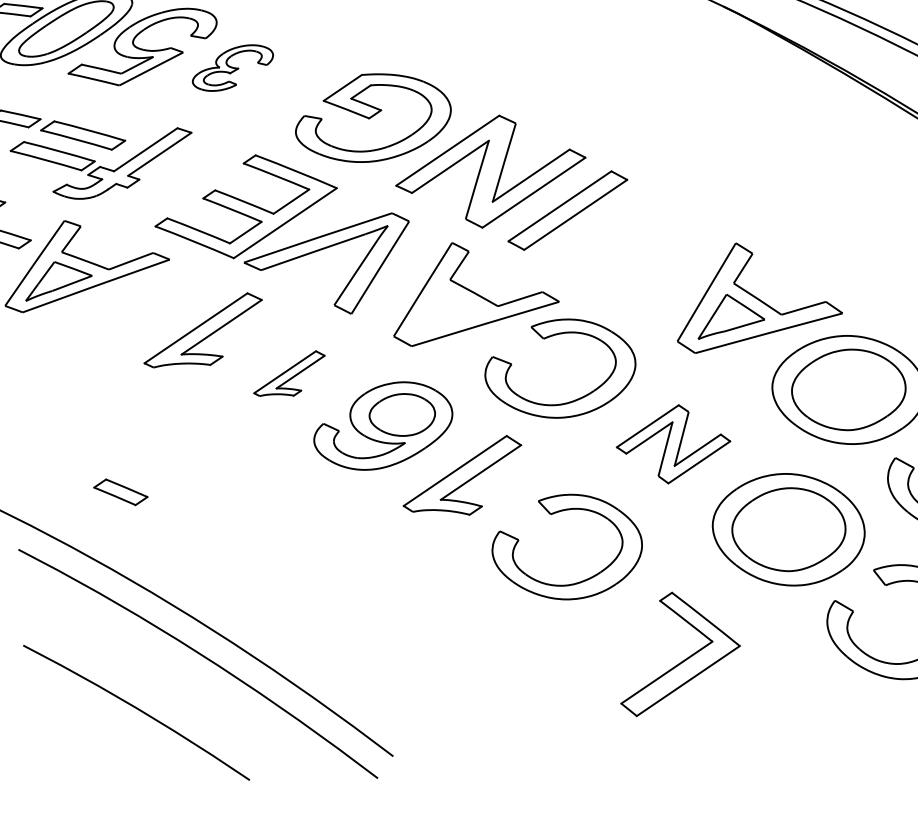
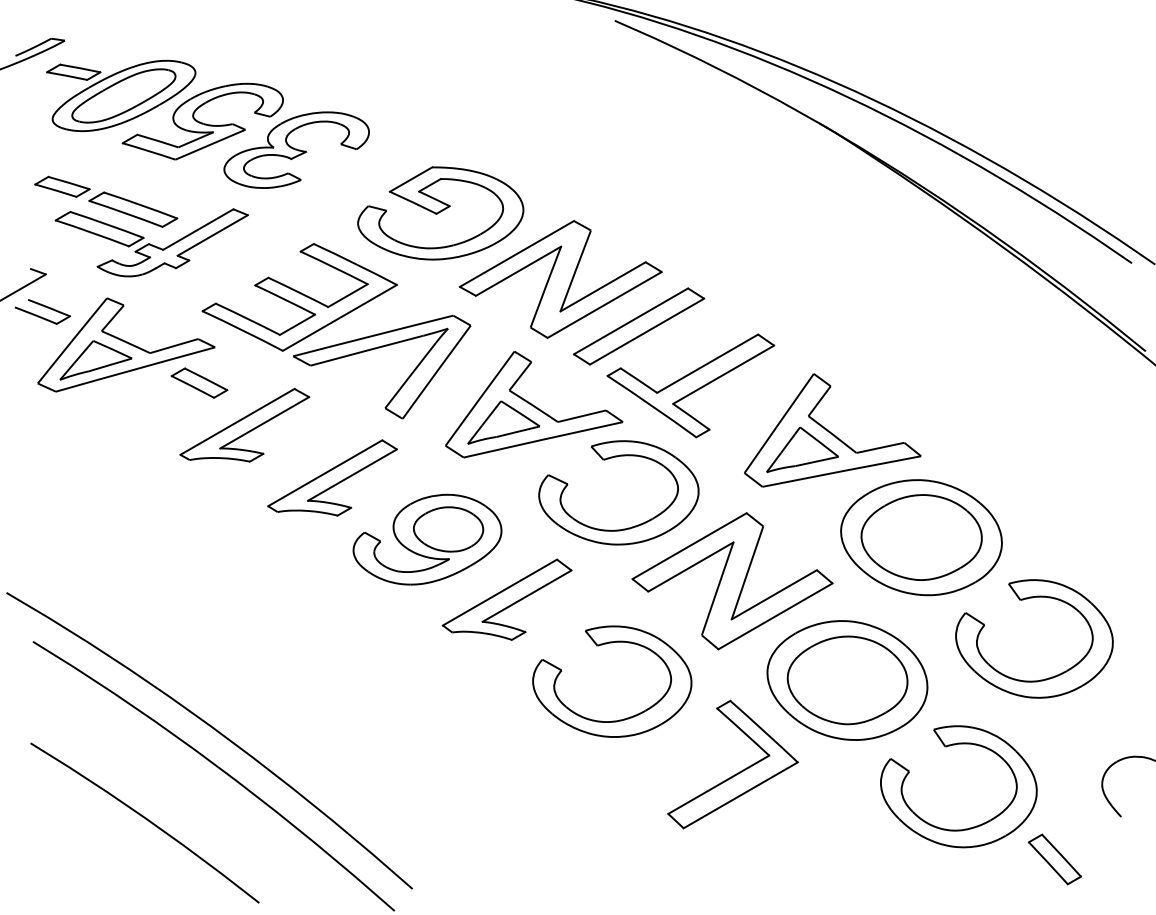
part: (232, 67) -> (296, 149), size x1.67
part: (620, 262) -> (690, 385), added
part: (446, 310) -> (503, 422), added
part: (289, 374) -> (332, 477), size x1.67
part: (673, 444) -> (732, 581), size x1.67
part: (120, 491) -> (199, 382), moved
part: (683, 659) -> (737, 772), moved

